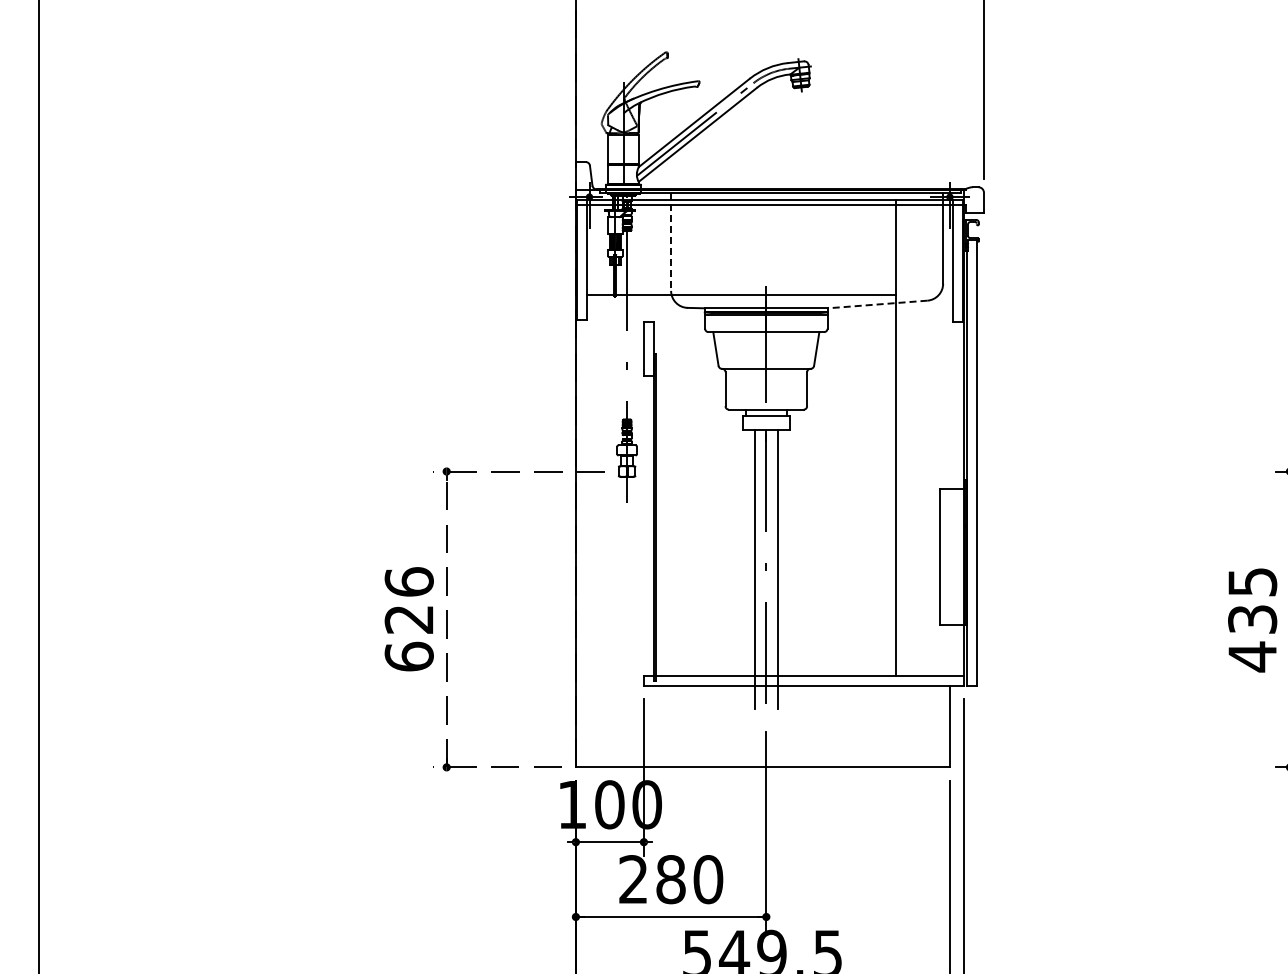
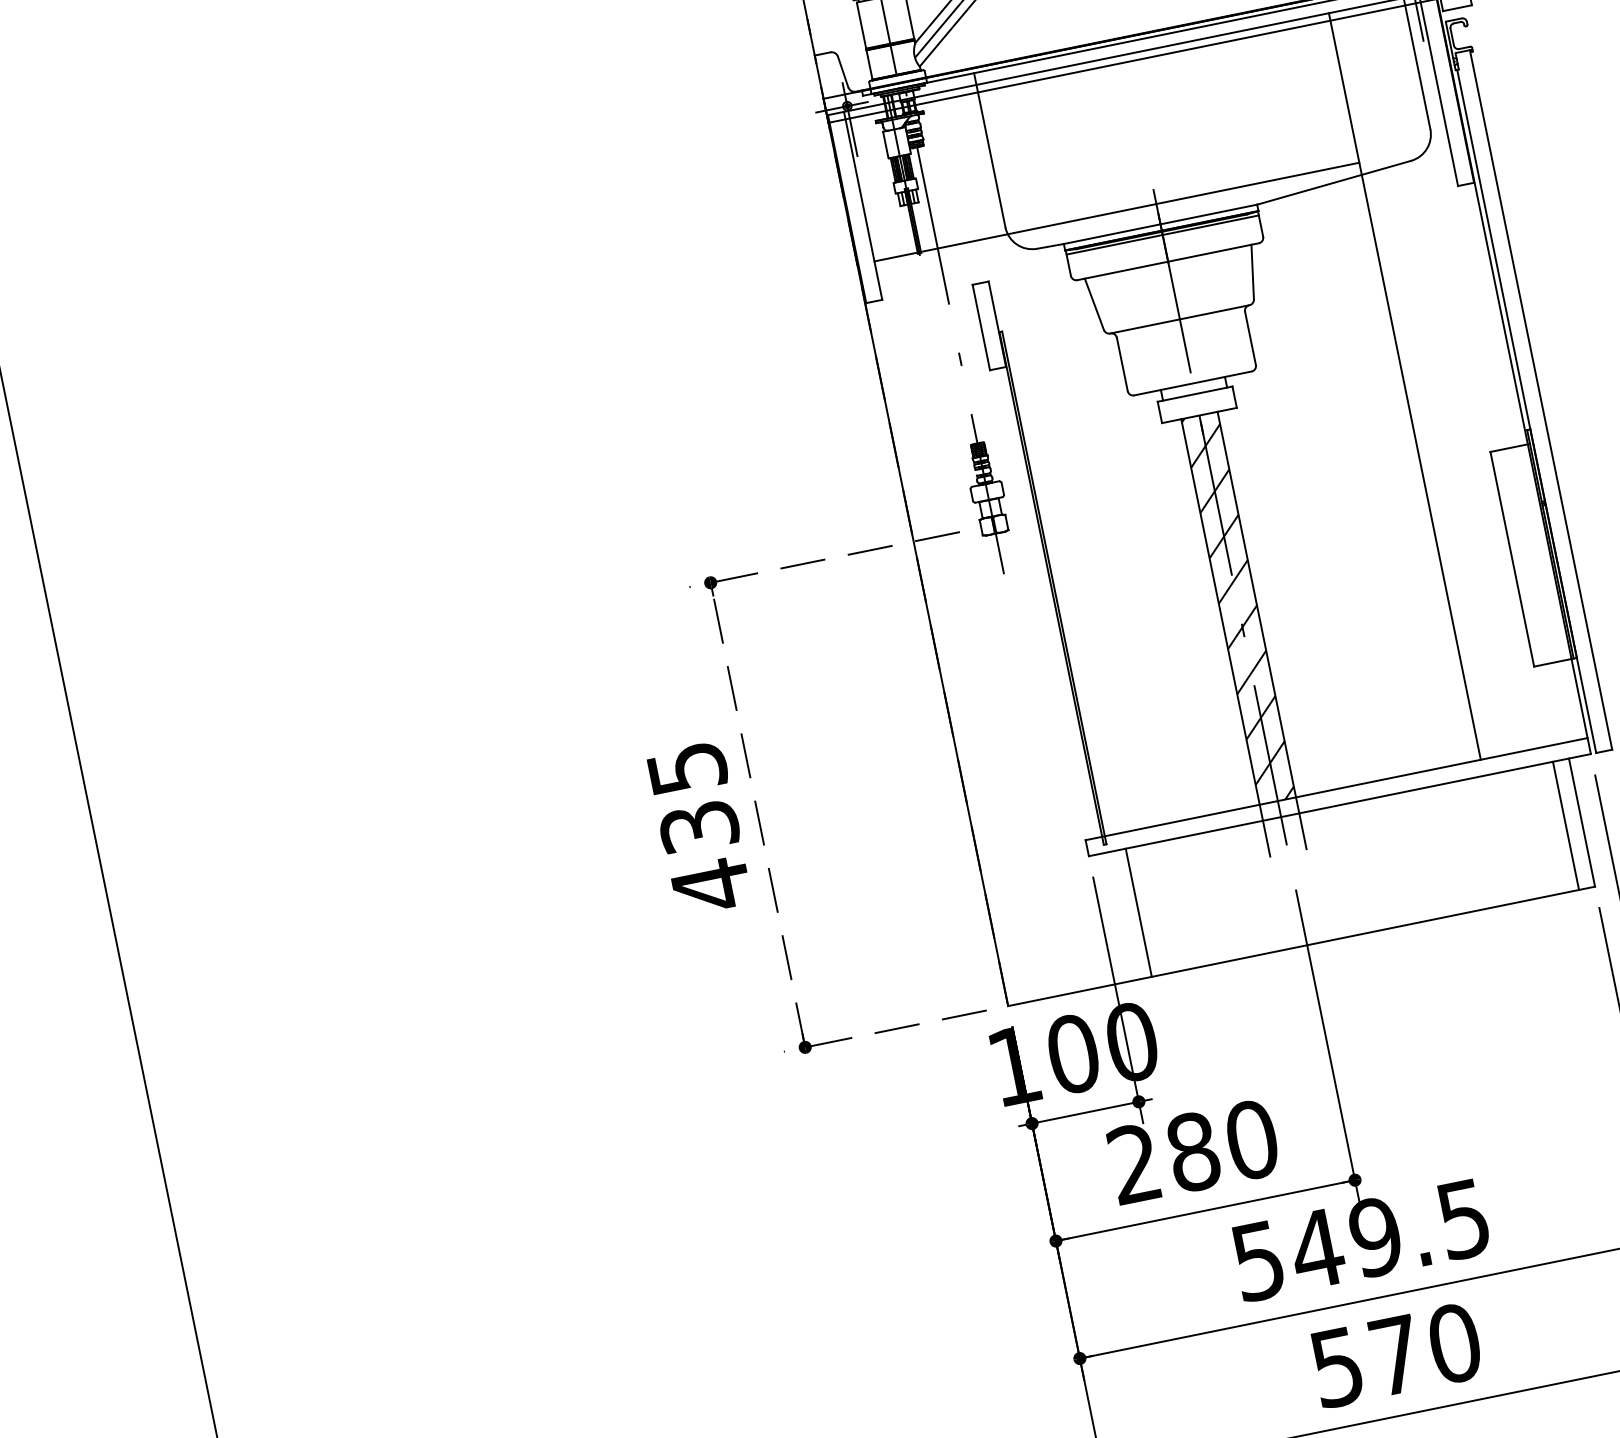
line: (671, 242) -> (990, 151), dashed -> solid
line: (877, 304) -> (1333, 182), dashed -> solid
hatch: (765, 552) -> (1237, 608), added
text: (408, 619) -> (698, 827), 626 -> 435
line: (667, 726) -> (1138, 912), added
line: (939, 726) -> (1566, 825), added

